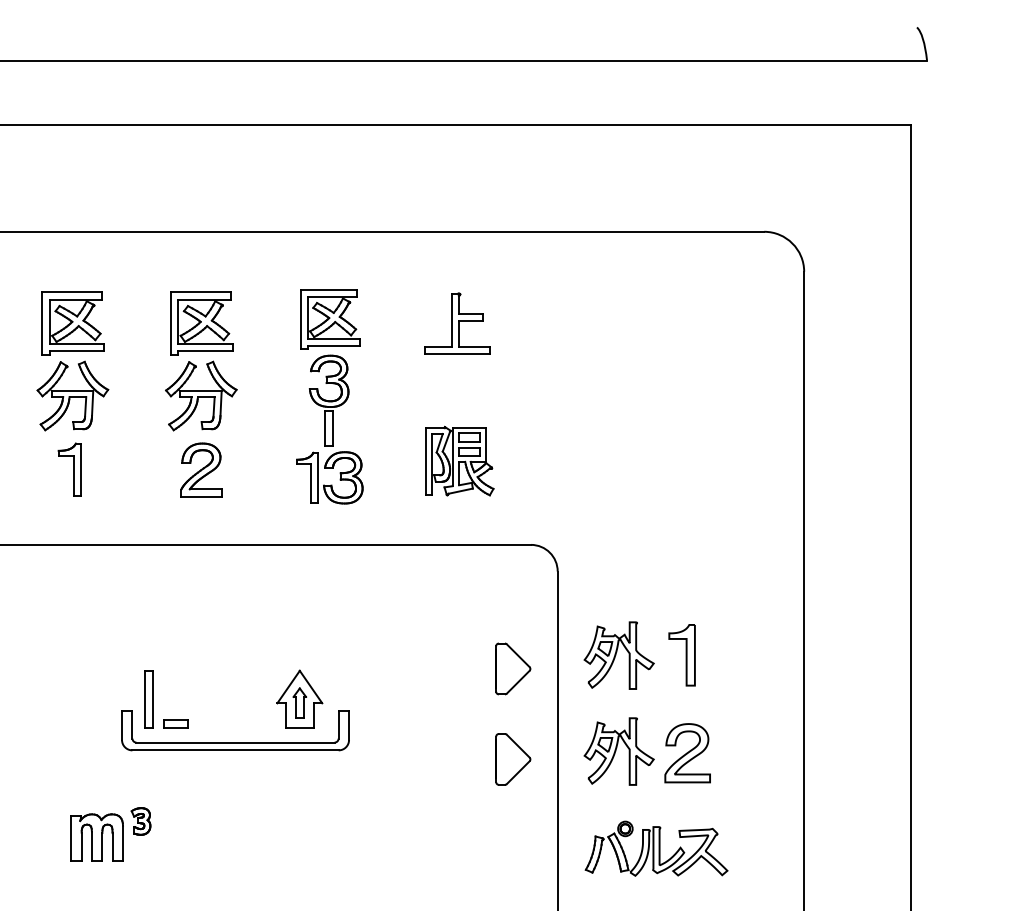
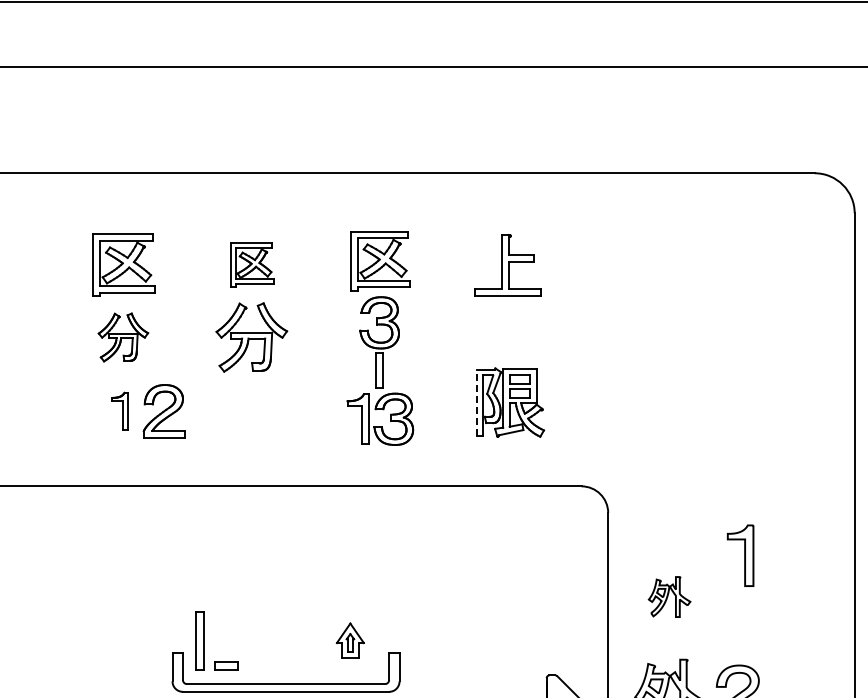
part: (201, 323) -> (252, 264), size x0.7
part: (72, 395) -> (123, 336), size x0.7
line: (425, 460) -> (476, 401), solid -> dashed
part: (69, 469) -> (120, 410), size x0.7
part: (201, 469) -> (164, 410), moved
part: (618, 655) -> (669, 596), size x0.6
part: (681, 655) -> (740, 555), moved
part: (513, 668) -> (564, 609), removed
part: (299, 698) -> (350, 639), size x0.6

